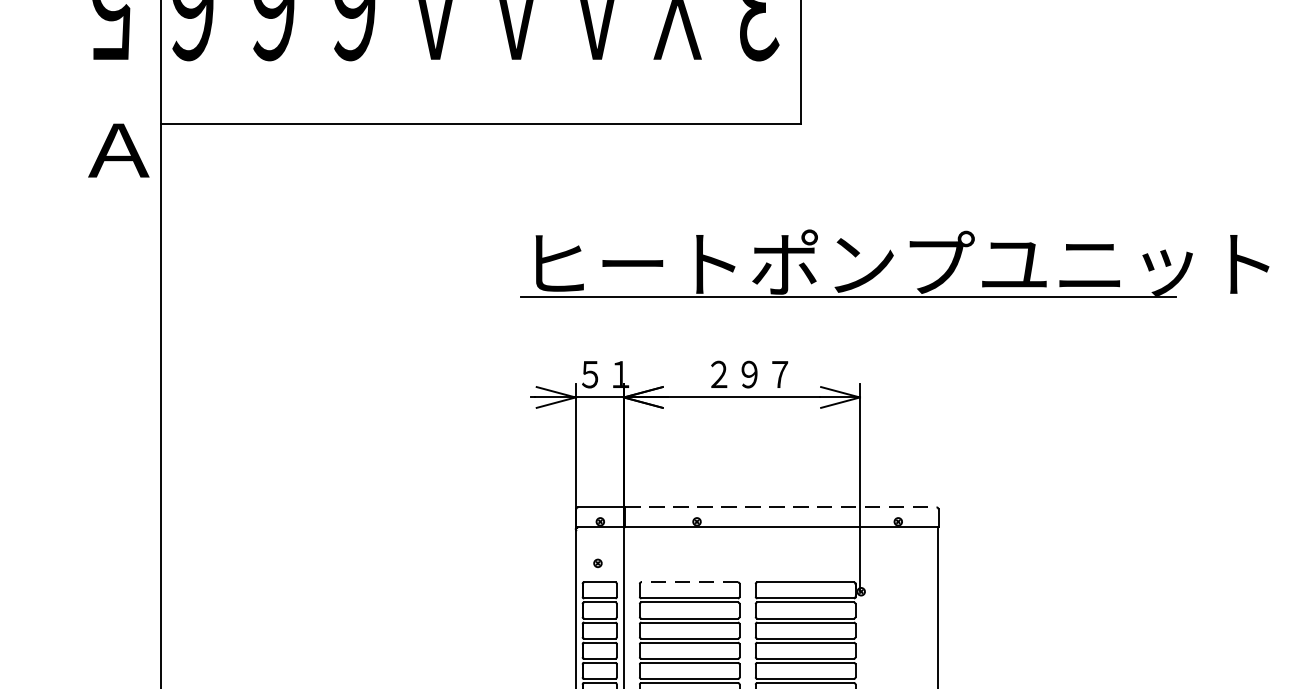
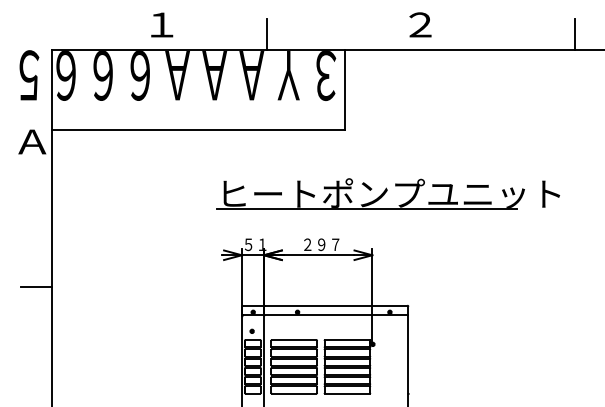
line: (125, 465) -> (35, 286), added
line: (781, 506) -> (336, 305), dashed -> solid
line: (688, 583) -> (293, 340), dashed -> solid

